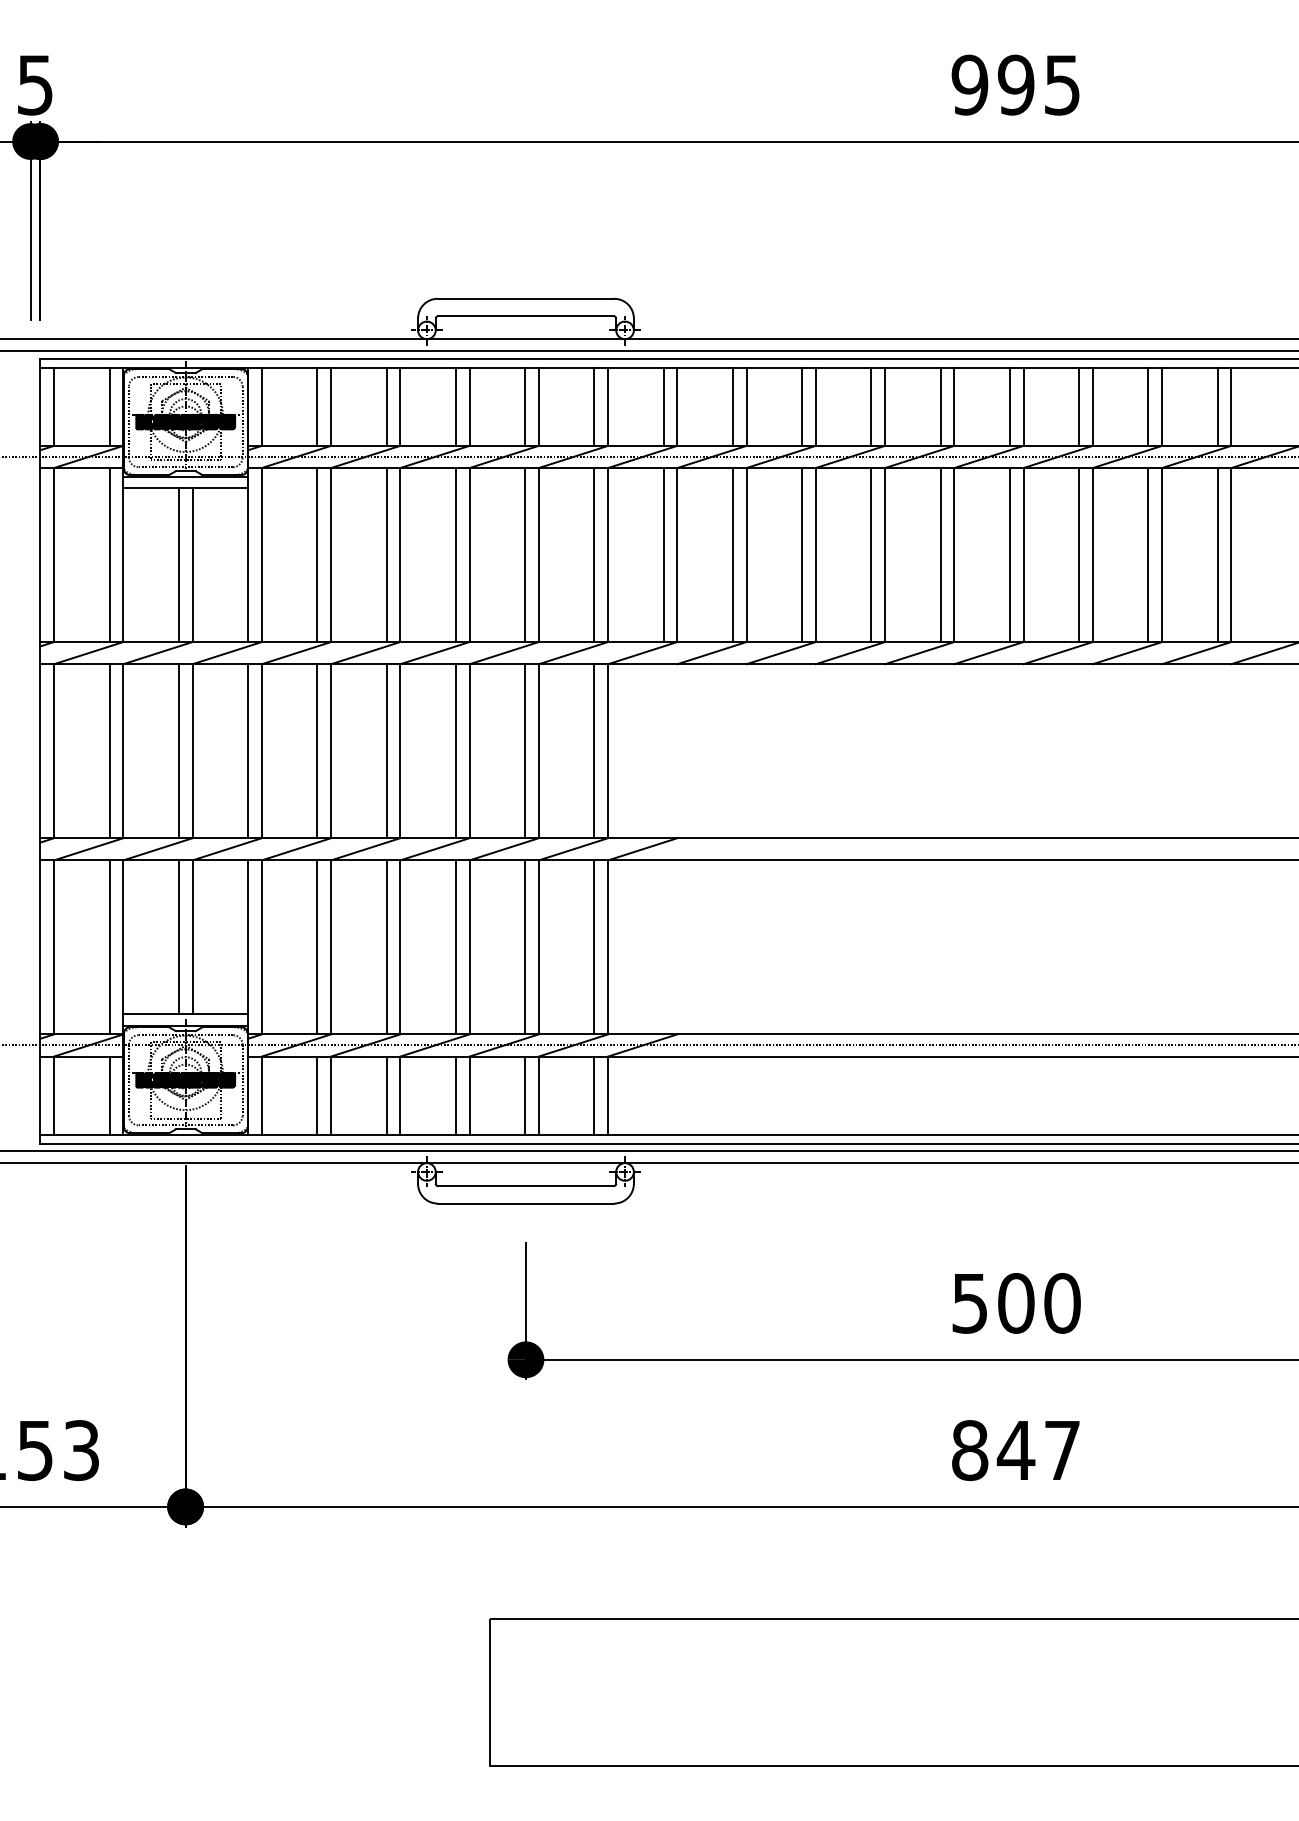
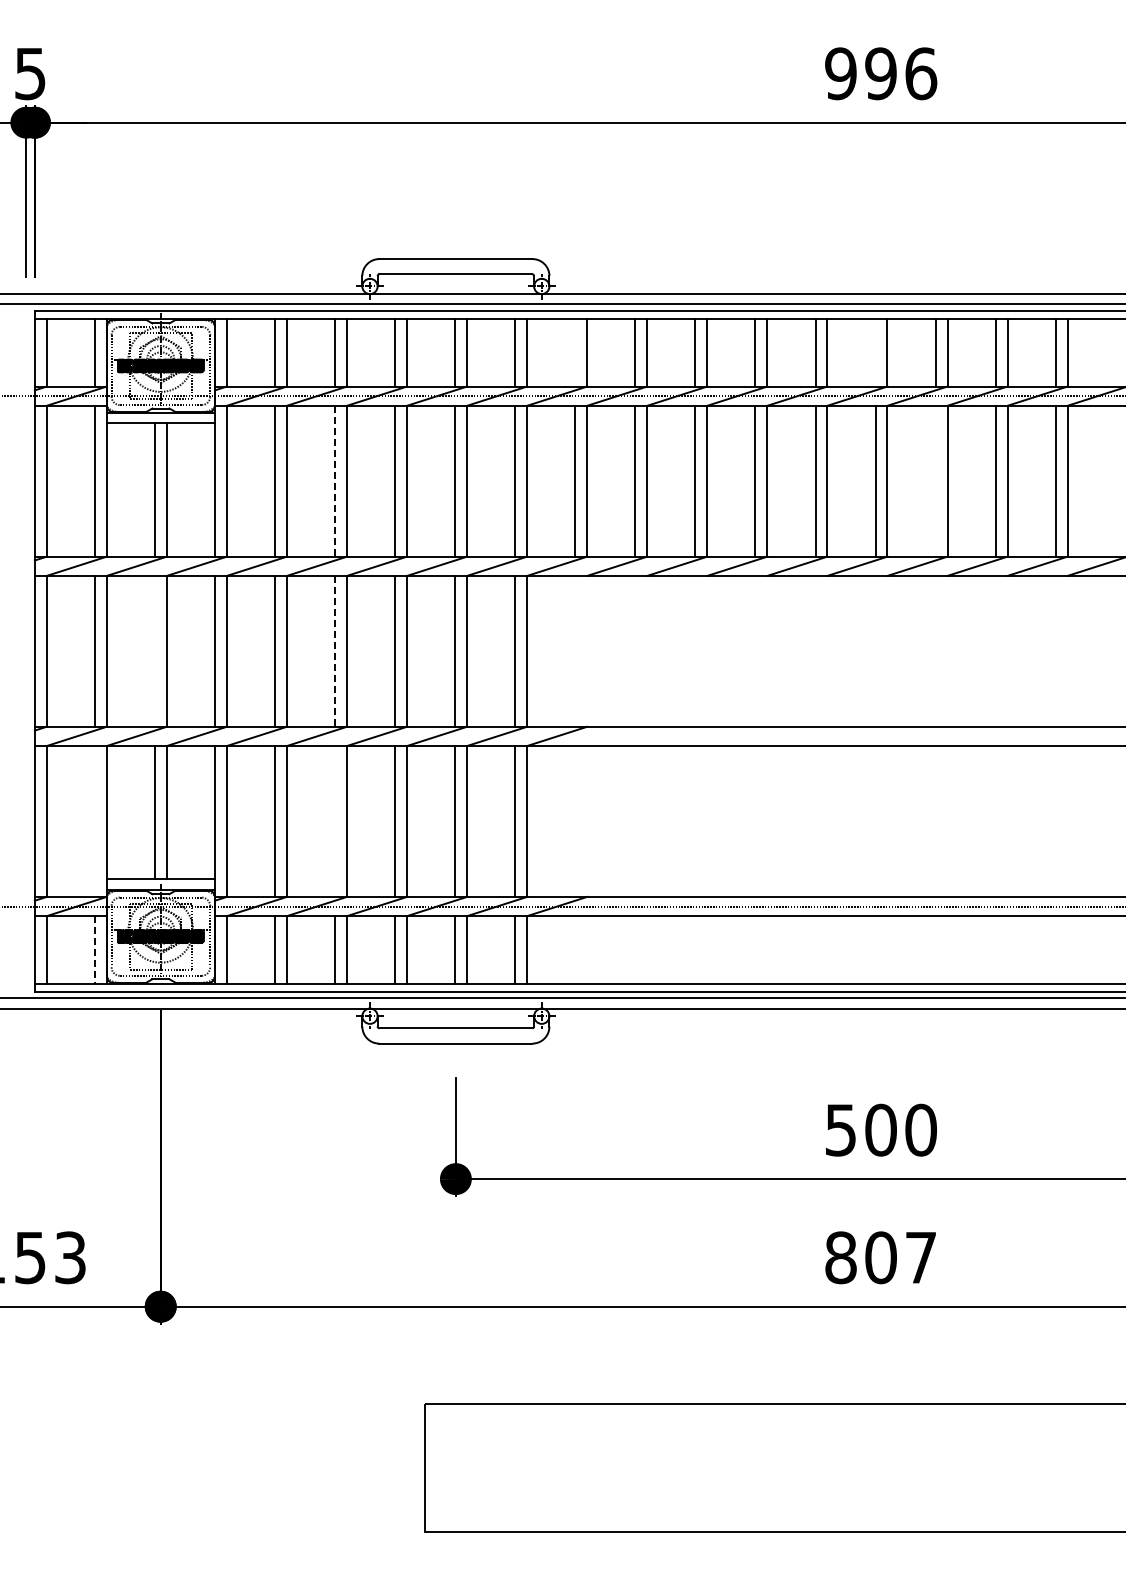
text: (1062, 84) -> (921, 73), 995 -> 996
line: (663, 406) -> (575, 352), removed
line: (1009, 406) -> (875, 352), removed
line: (1079, 554) -> (935, 480), removed
line: (387, 555) -> (335, 481), solid -> dashed
line: (178, 750) -> (154, 650), removed
line: (387, 751) -> (335, 651), solid -> dashed
line: (109, 947) -> (94, 821), removed
line: (387, 947) -> (335, 821), removed
line: (109, 1096) -> (94, 950), solid -> dashed
text: (1015, 1450) -> (880, 1257), 847 -> 807

